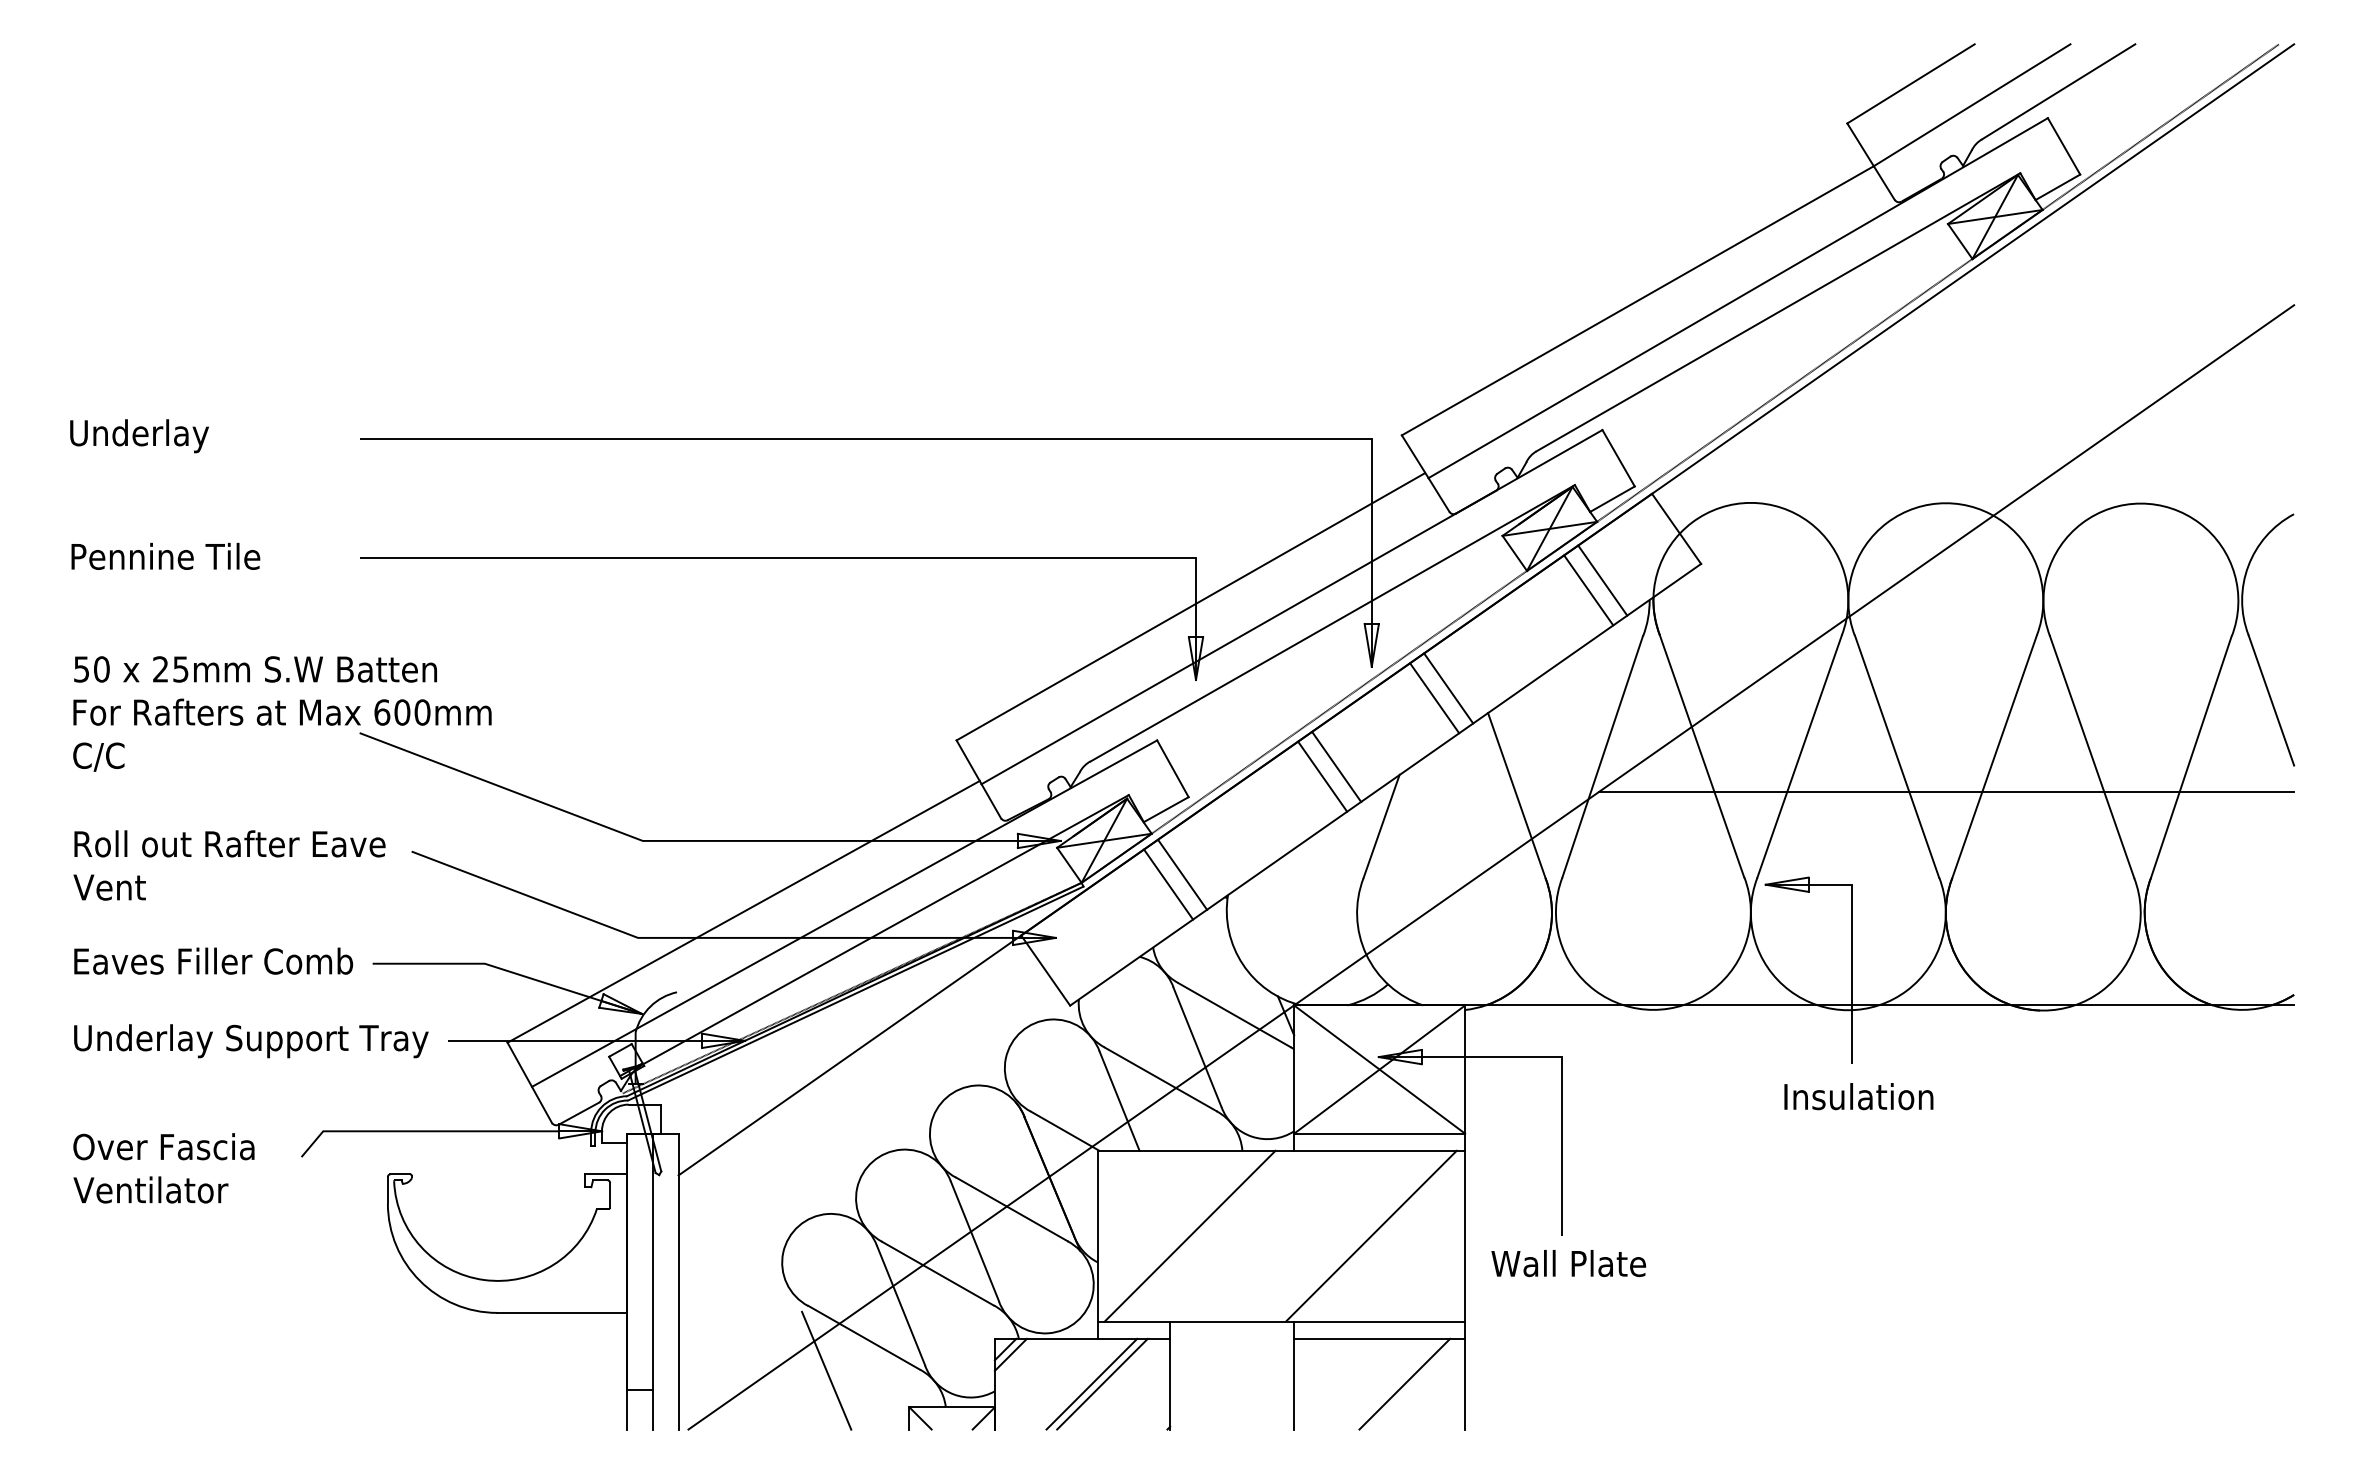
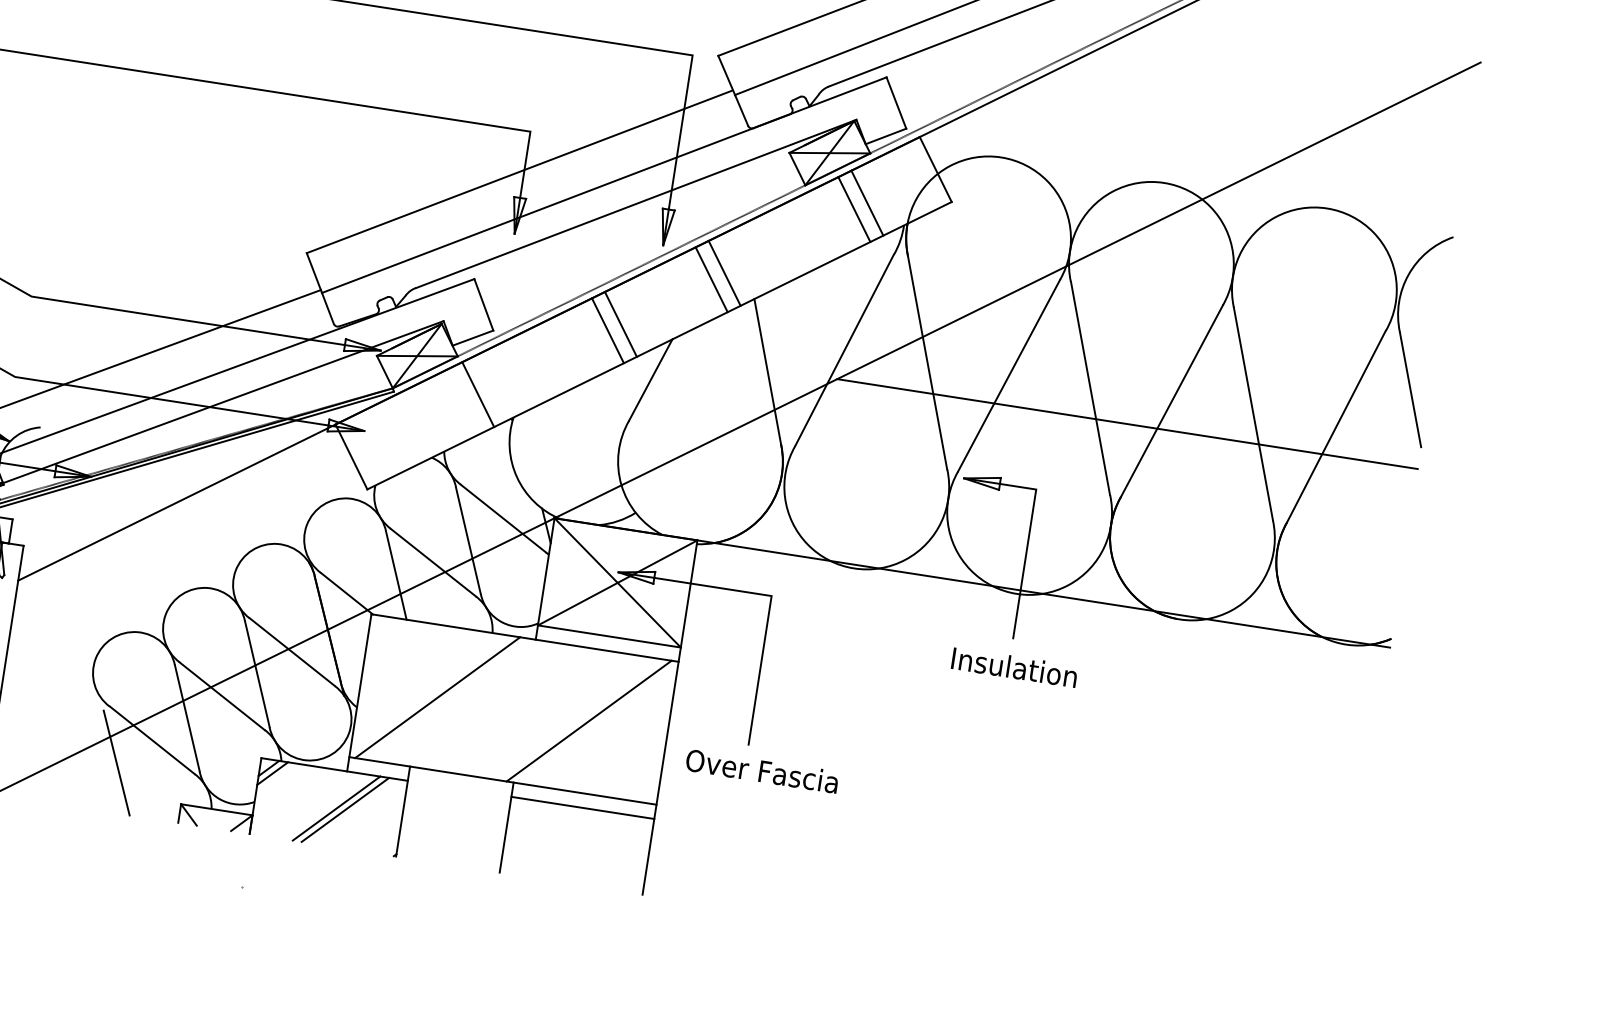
line: (1168, 884) -> (465, 400), removed
text: (1582, 1263) -> (762, 771), Wall Plate -> Over Fascia
line: (1404, 1383) -> (597, 848), removed

